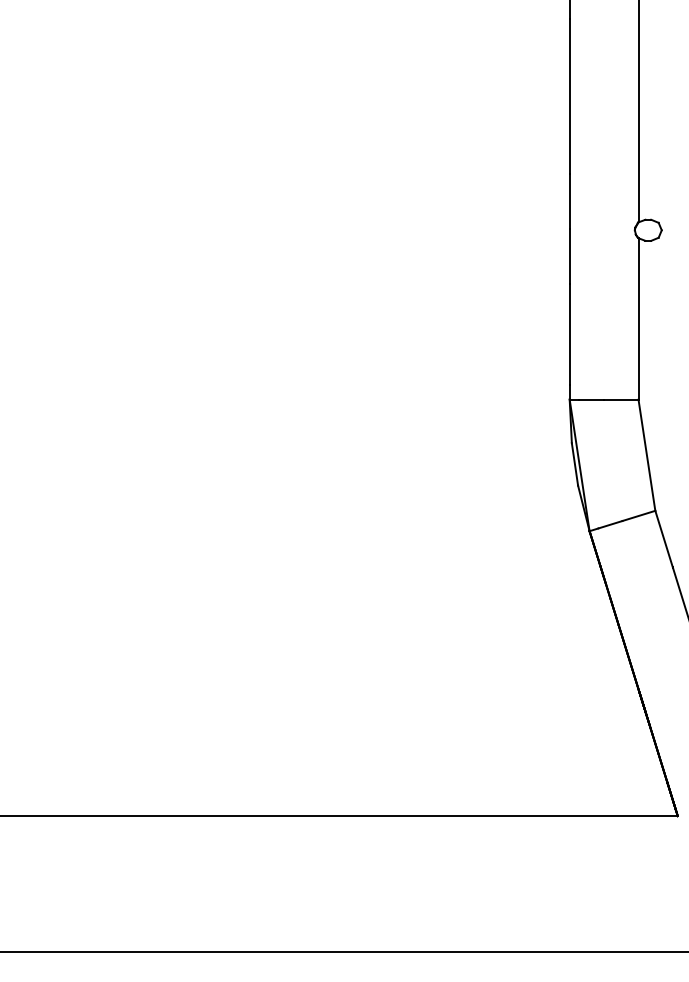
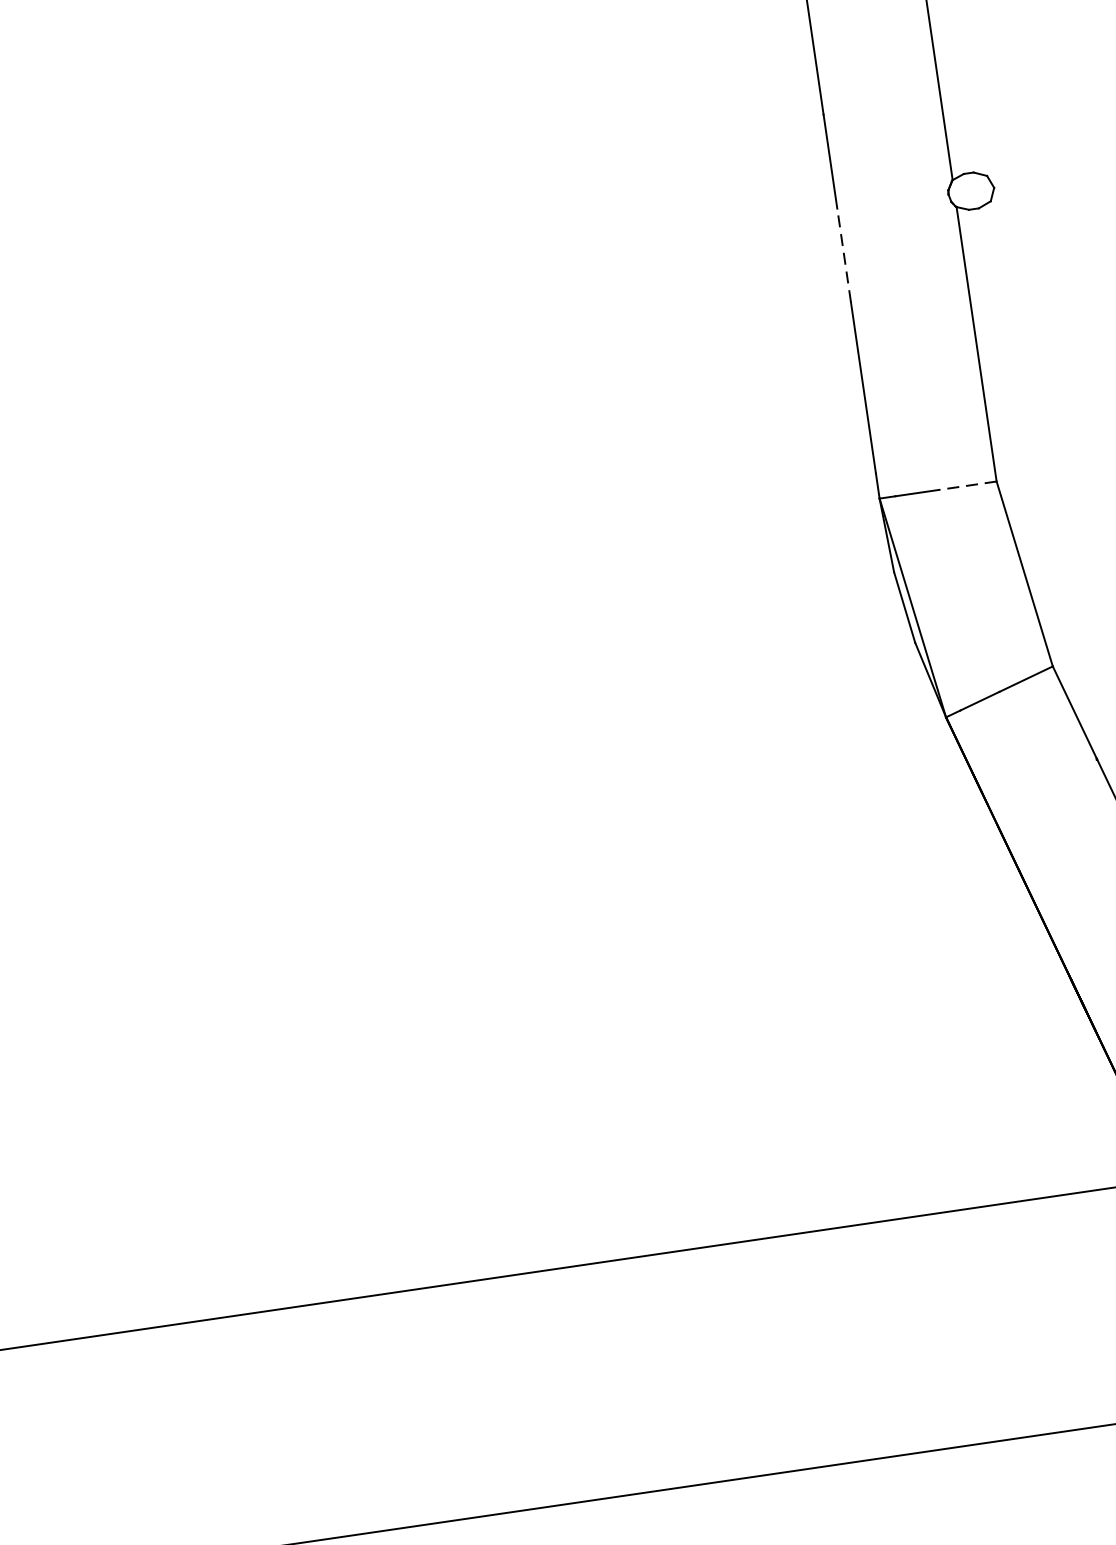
line: (569, 256) -> (843, 255), solid -> dashed
line: (620, 399) -> (965, 485), solid -> dashed

